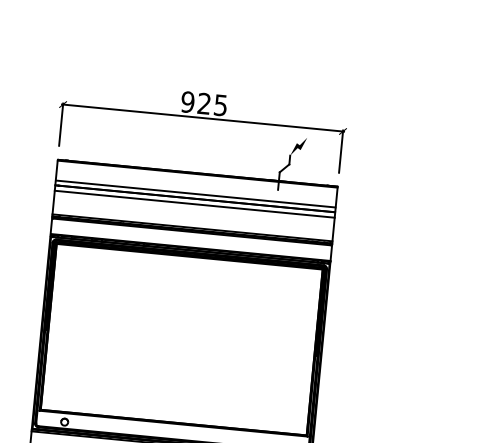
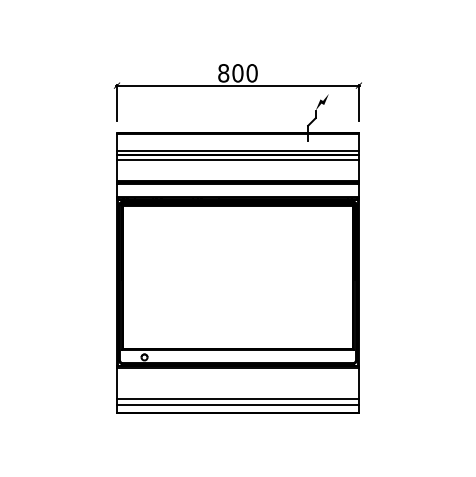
text: (203, 103) -> (237, 73), 925 -> 800

